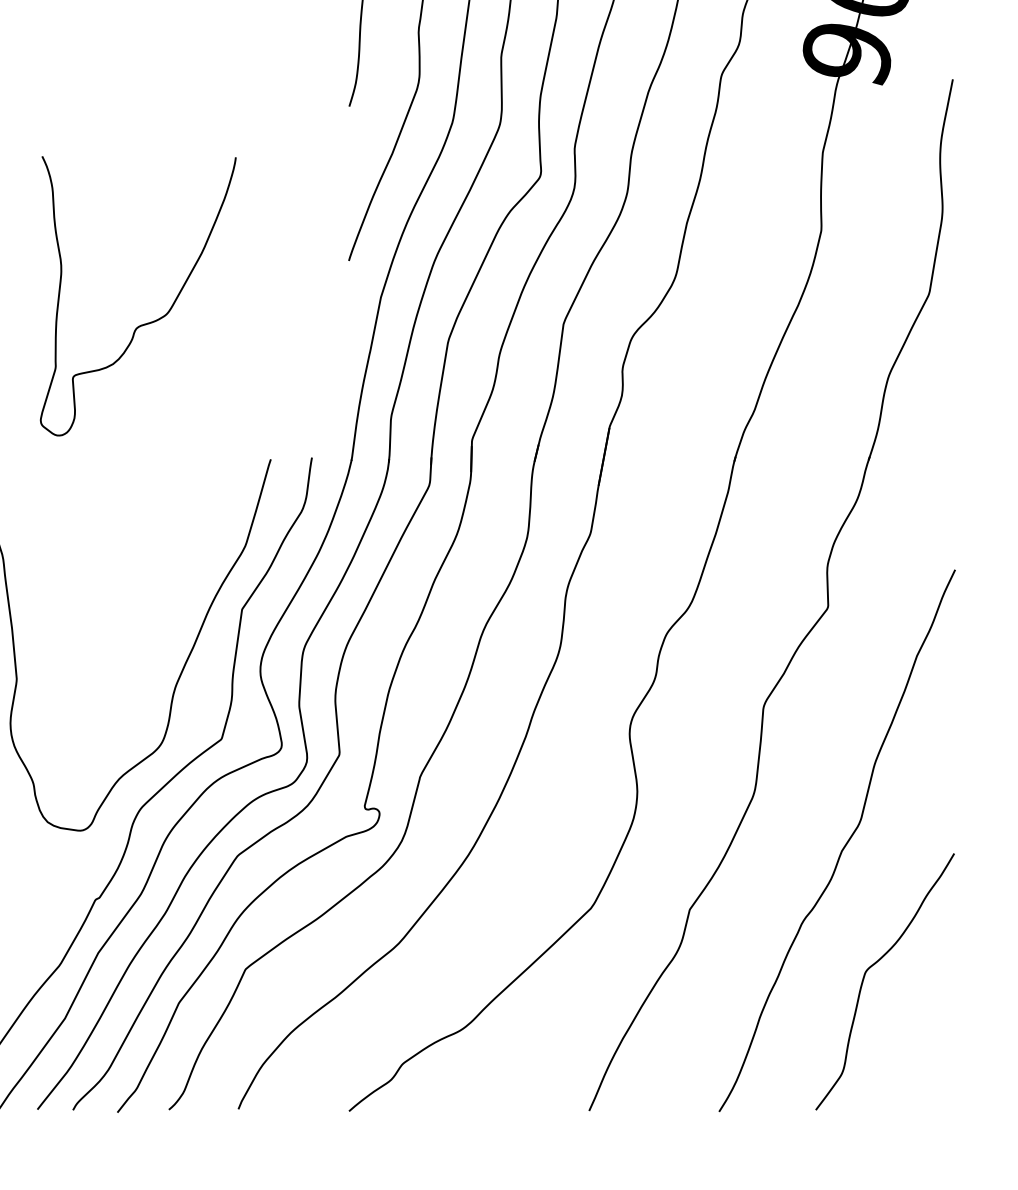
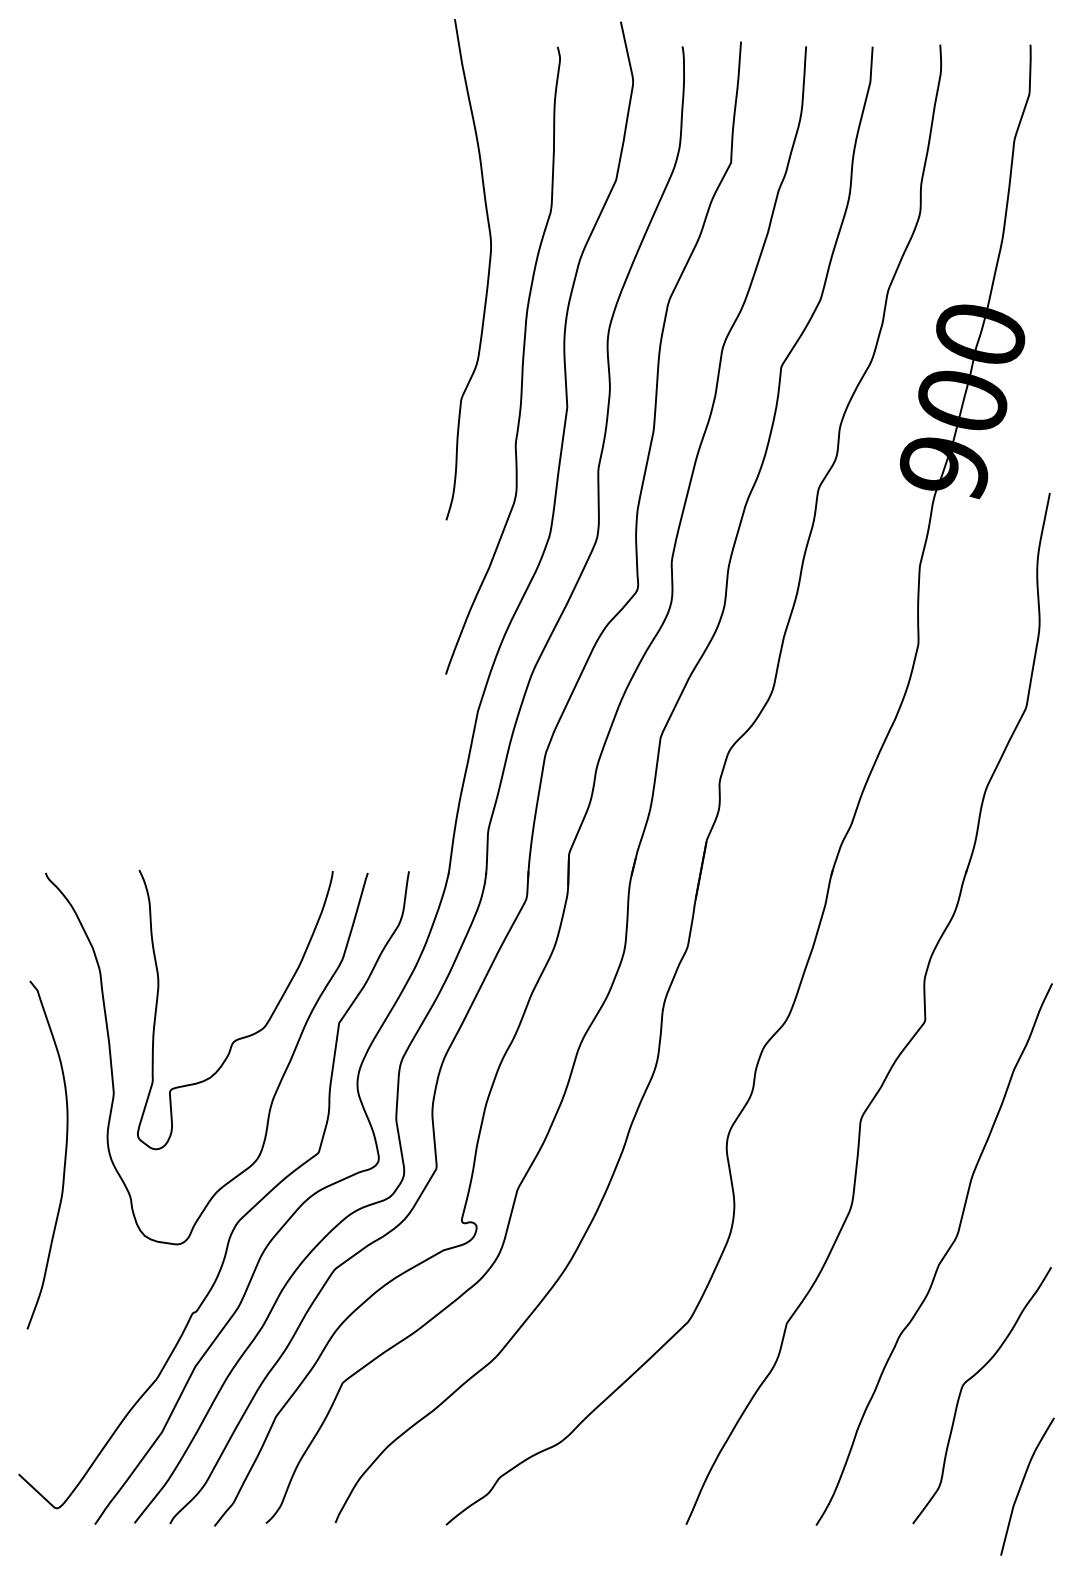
curve: (146, 322) -> (243, 1036), moved
curve: (925, 1071) -> (1022, 1485), added

